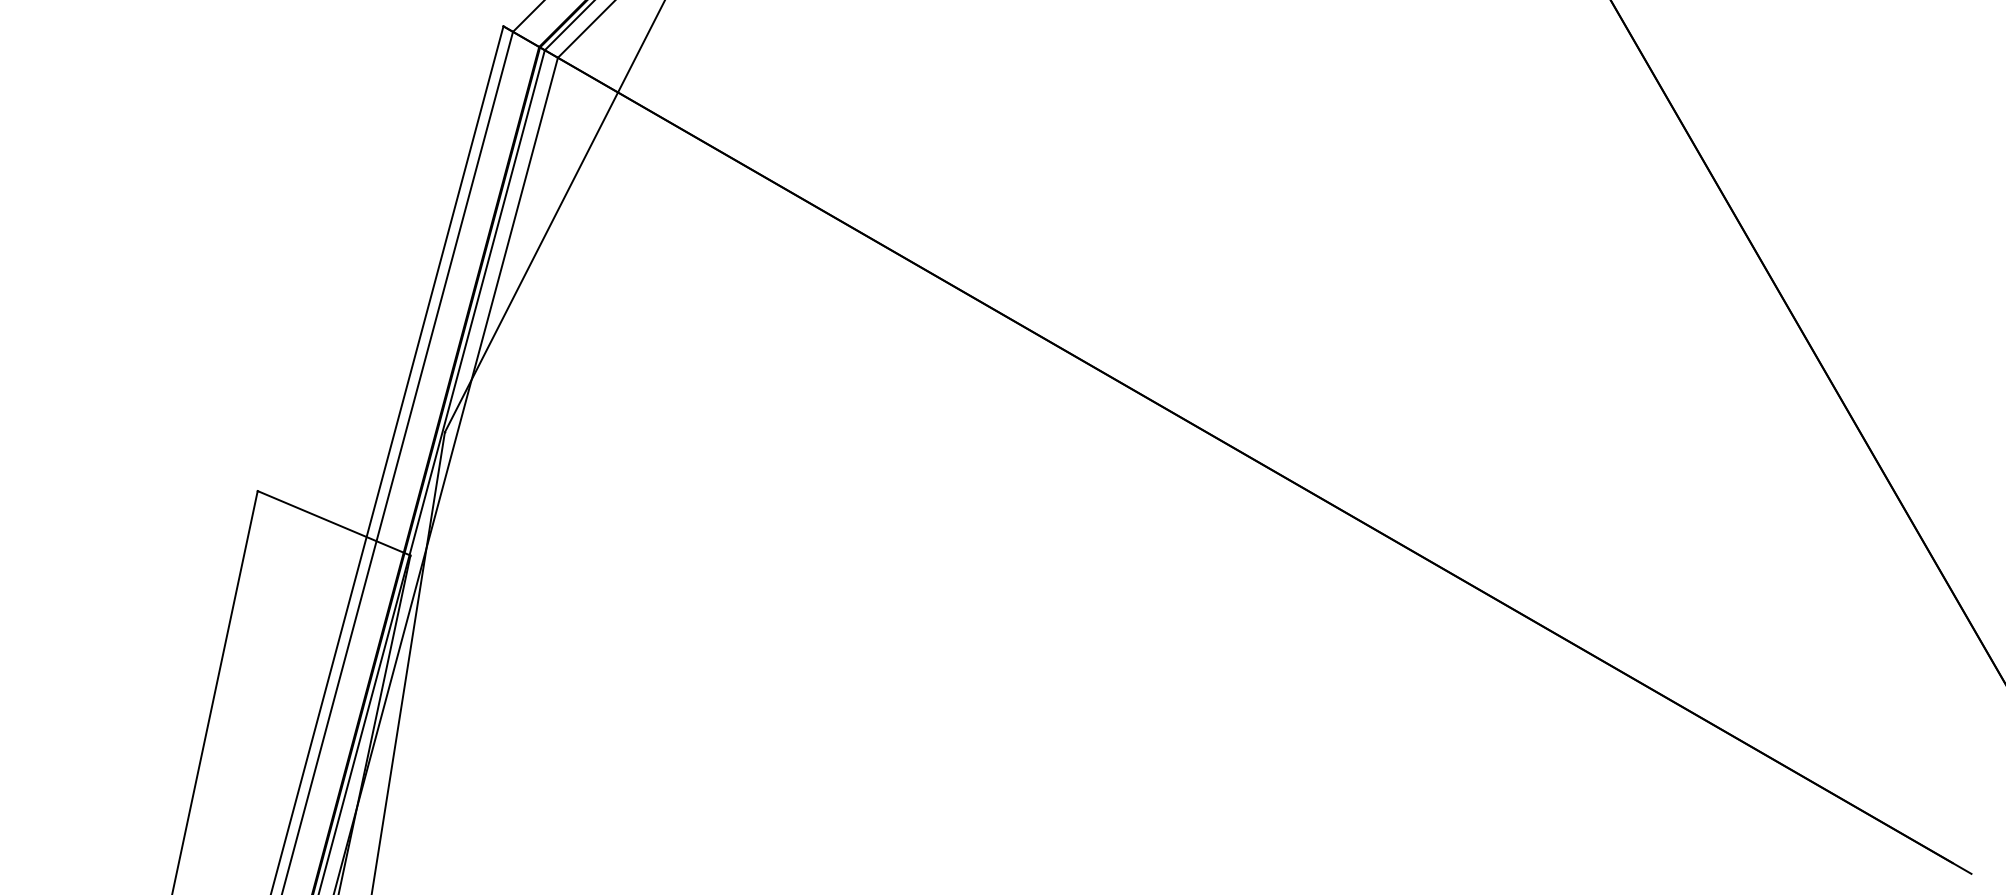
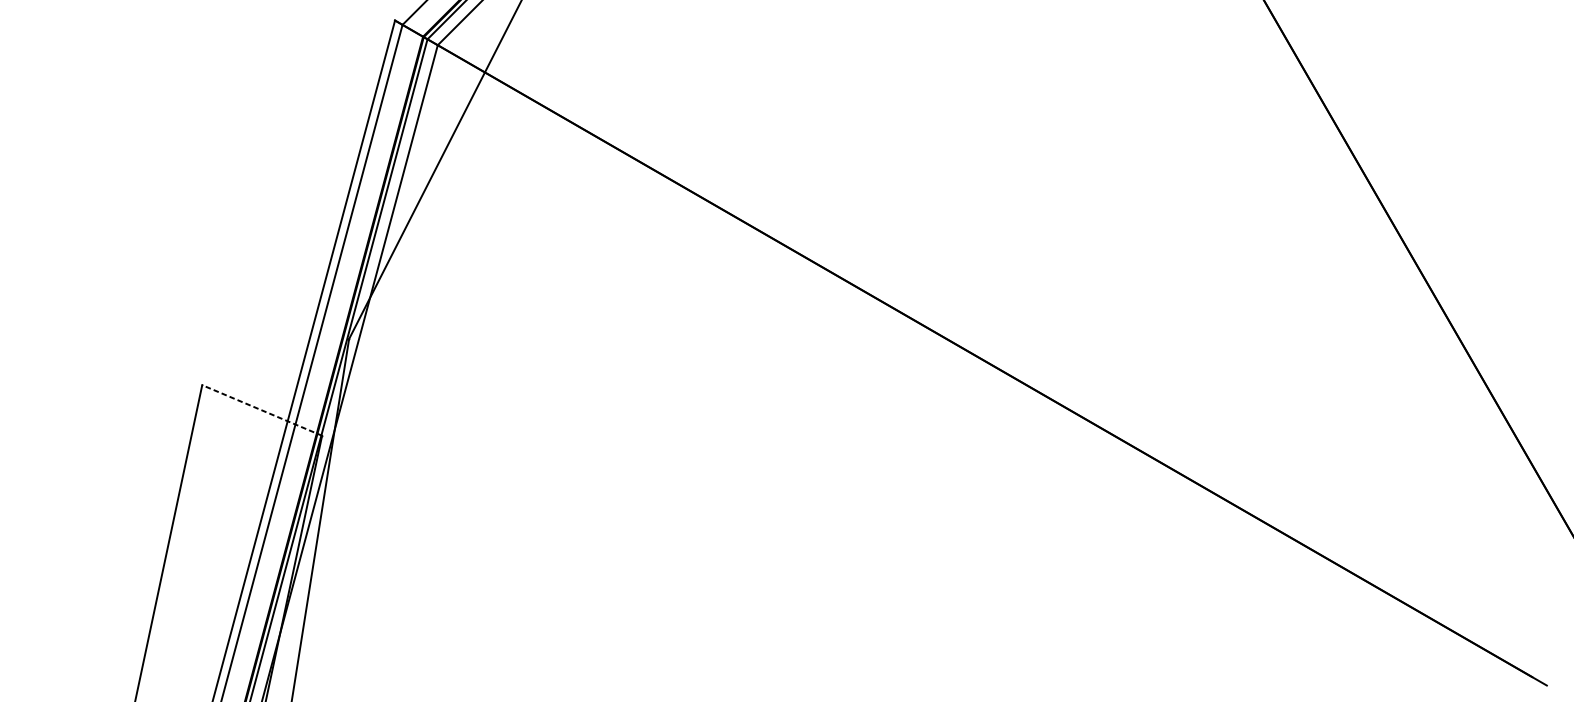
line: (334, 523) -> (262, 410), solid -> dashed

